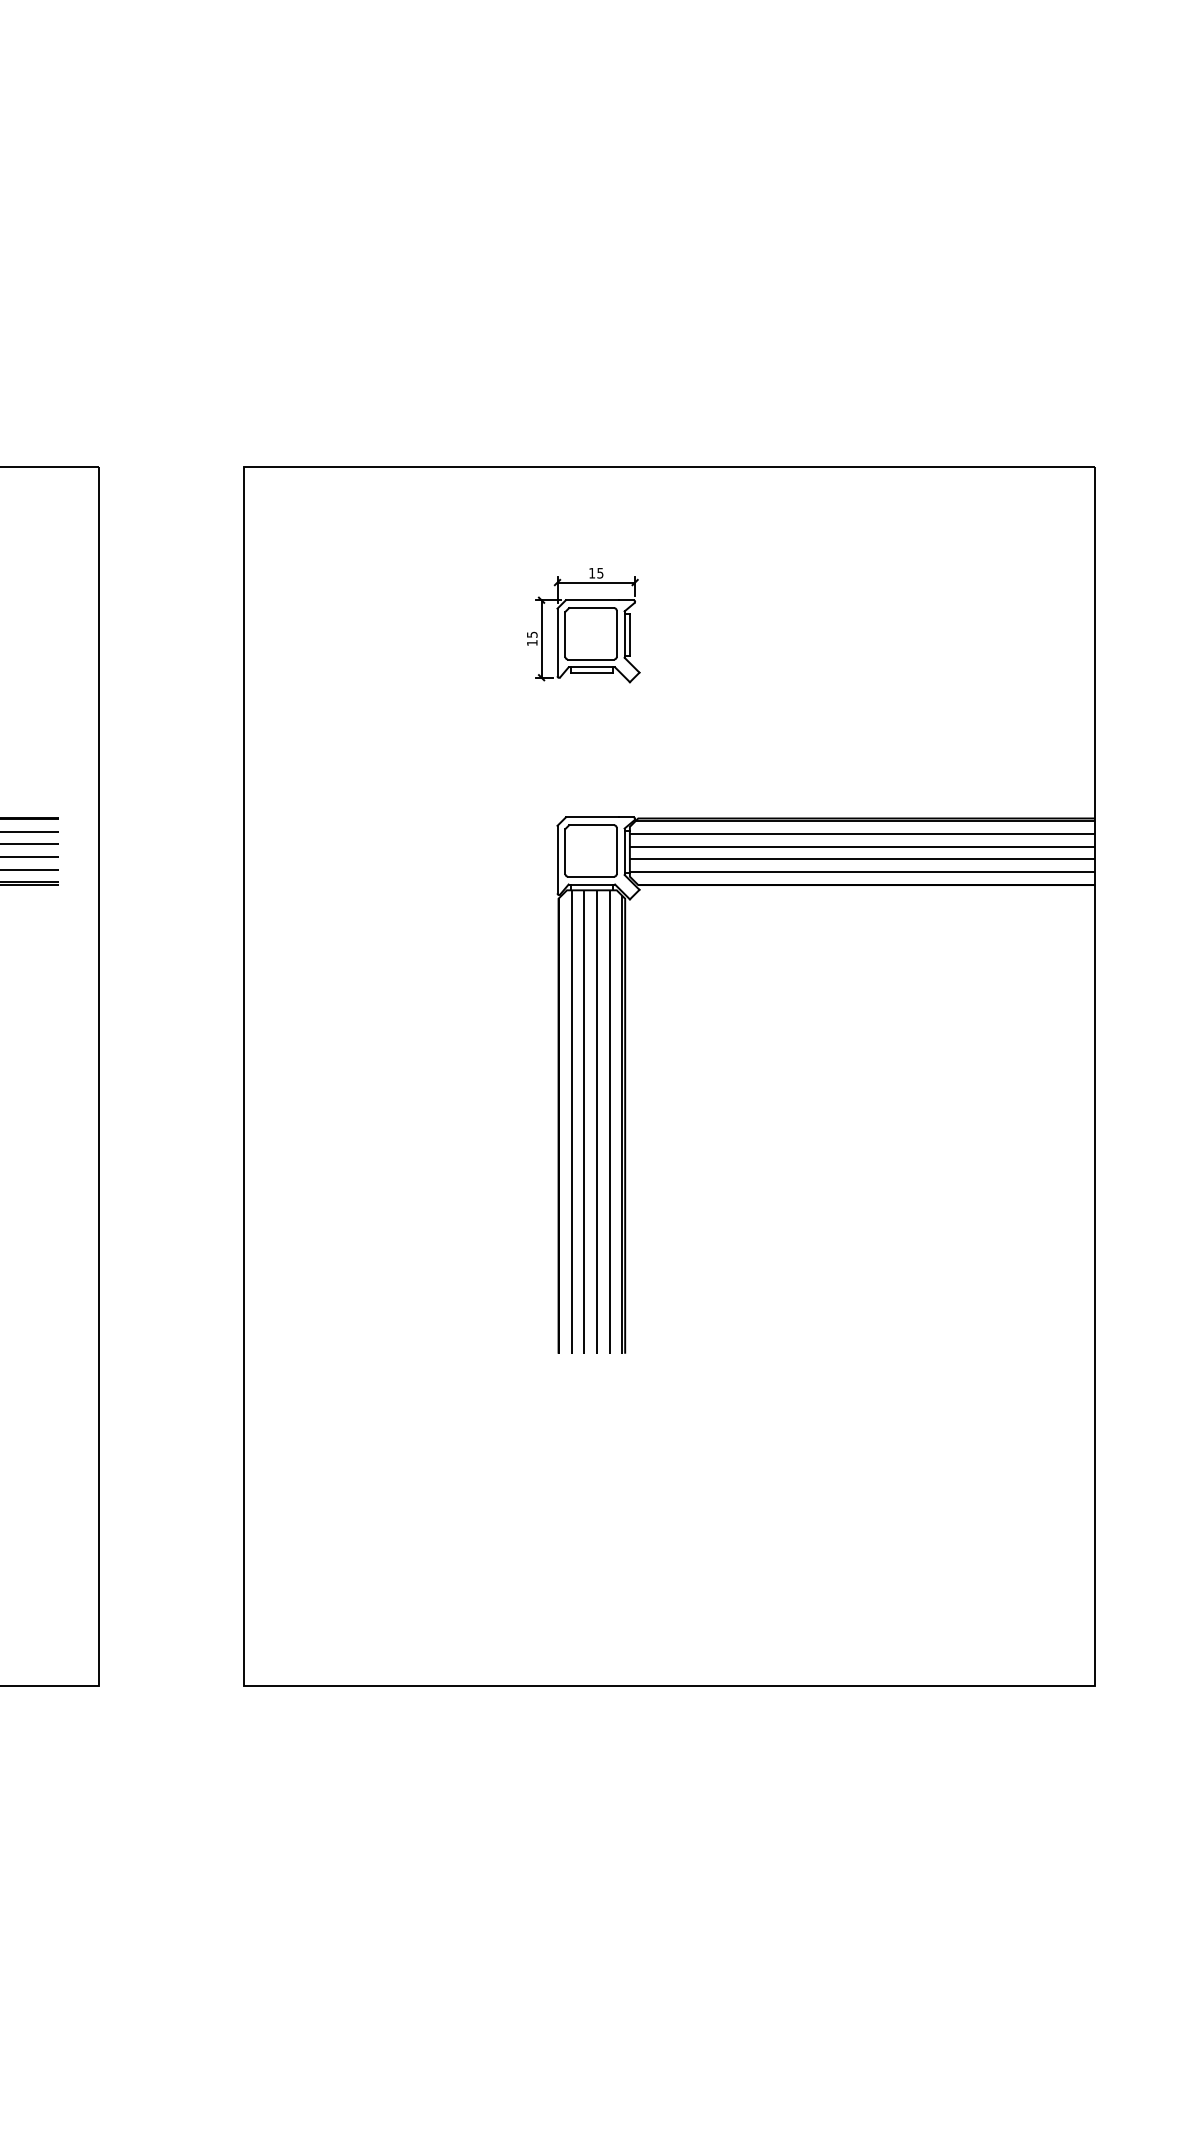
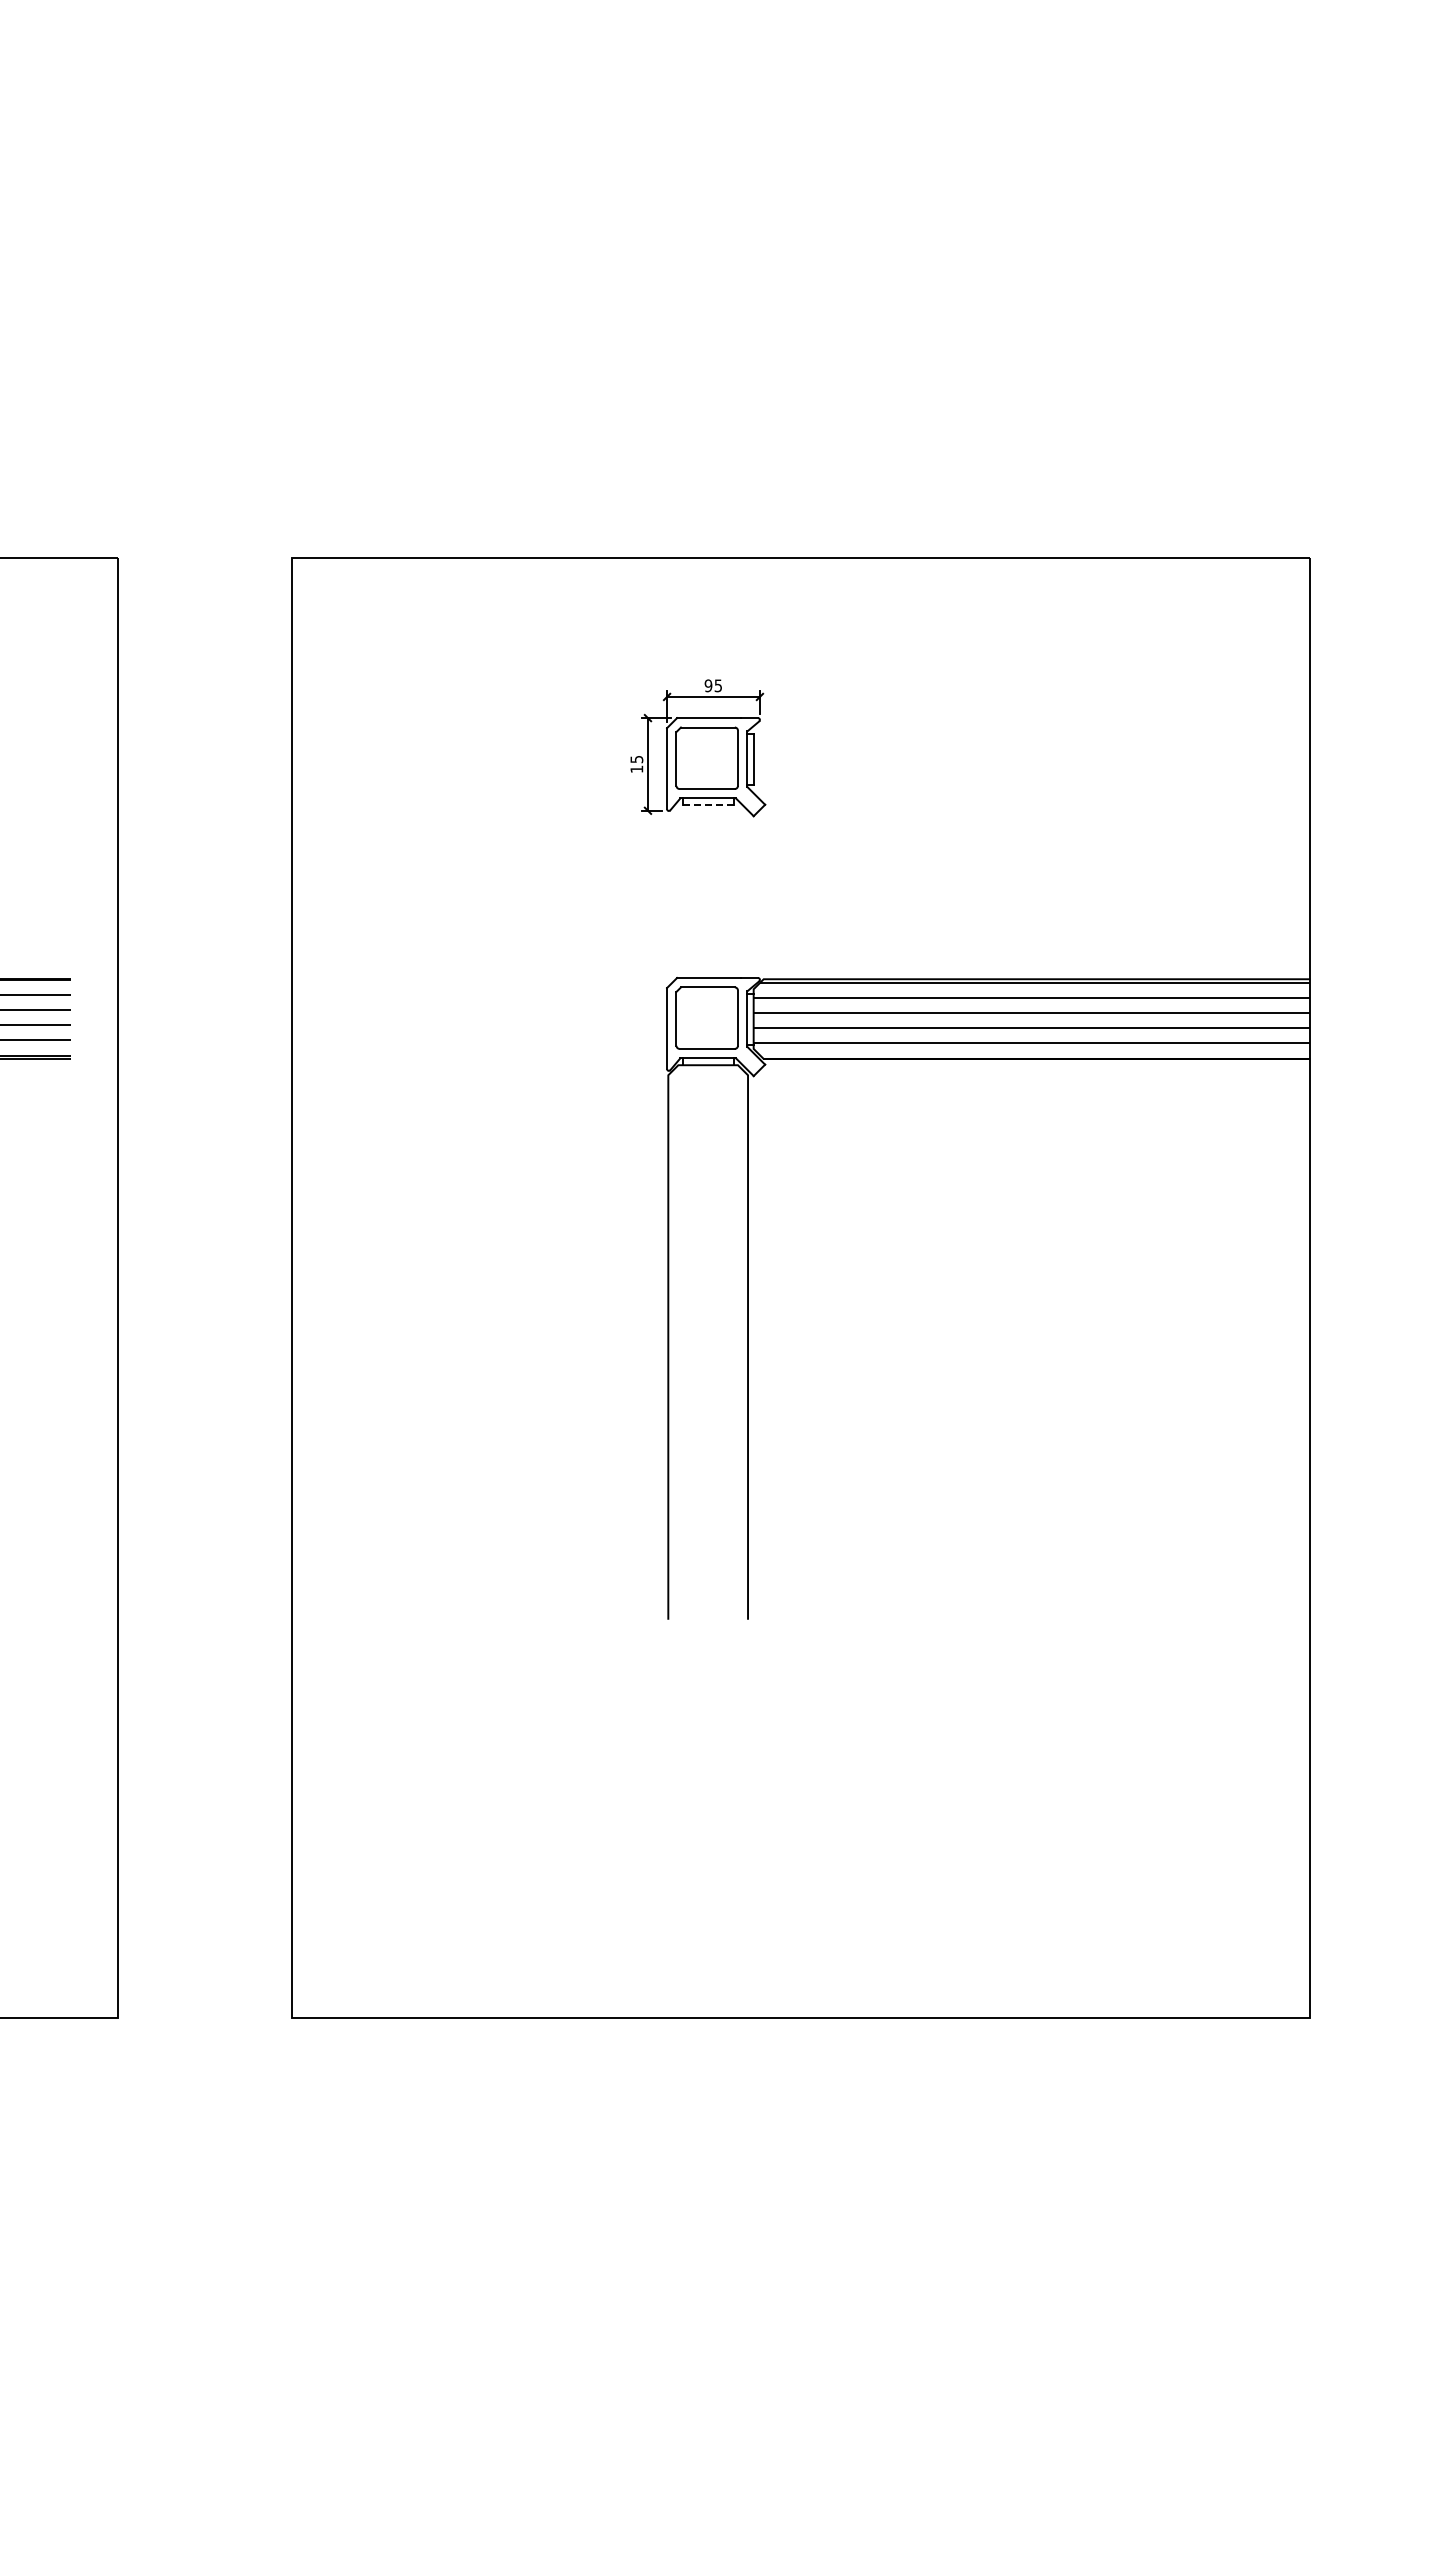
text: (592, 572) -> (708, 685), 15 -> 95
line: (592, 672) -> (708, 804), solid -> dashed
hatch: (590, 1122) -> (706, 1342), removed

